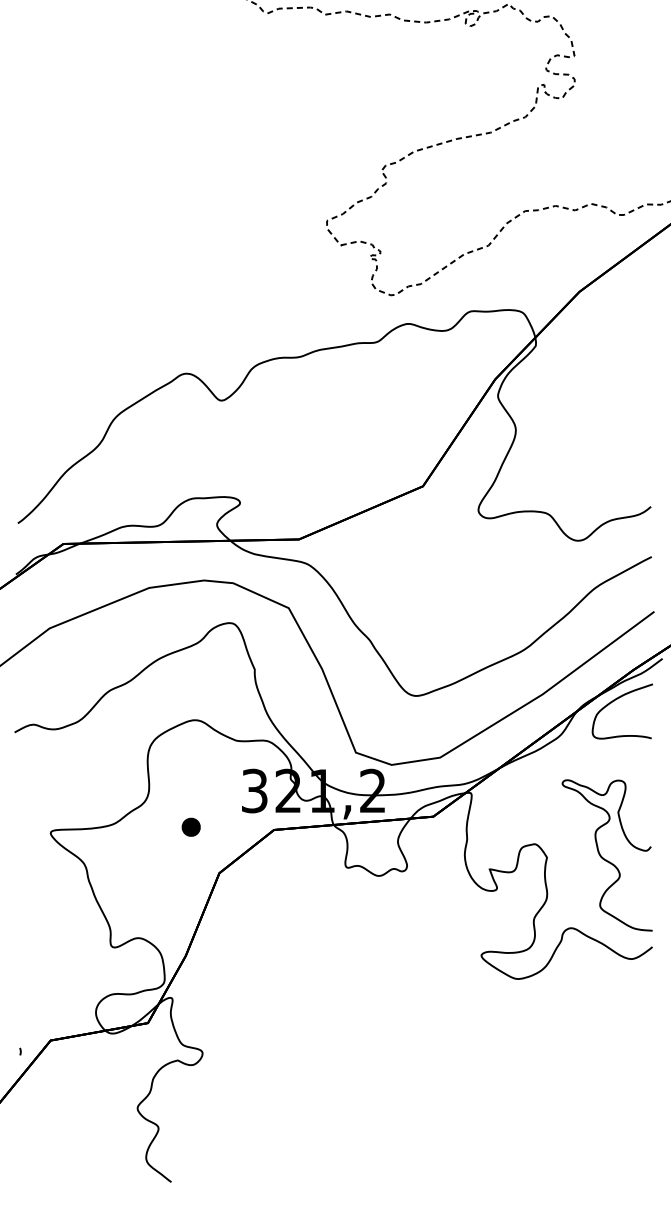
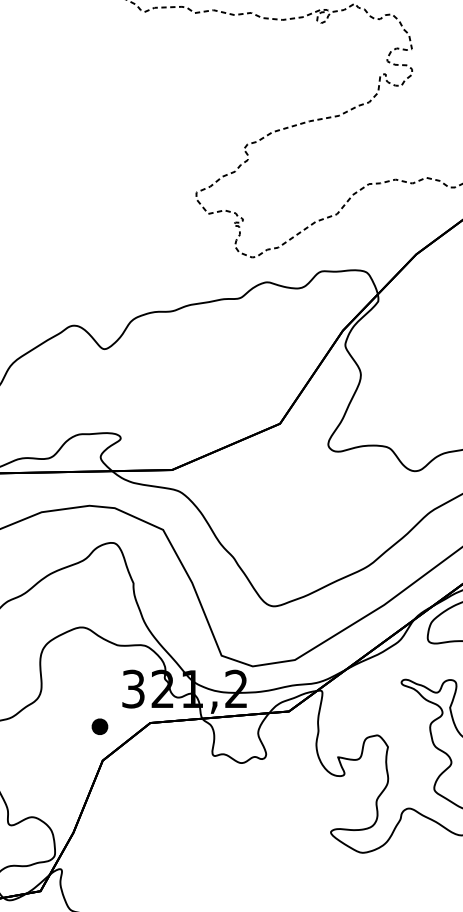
part: (190, 826) -> (99, 726), moved

